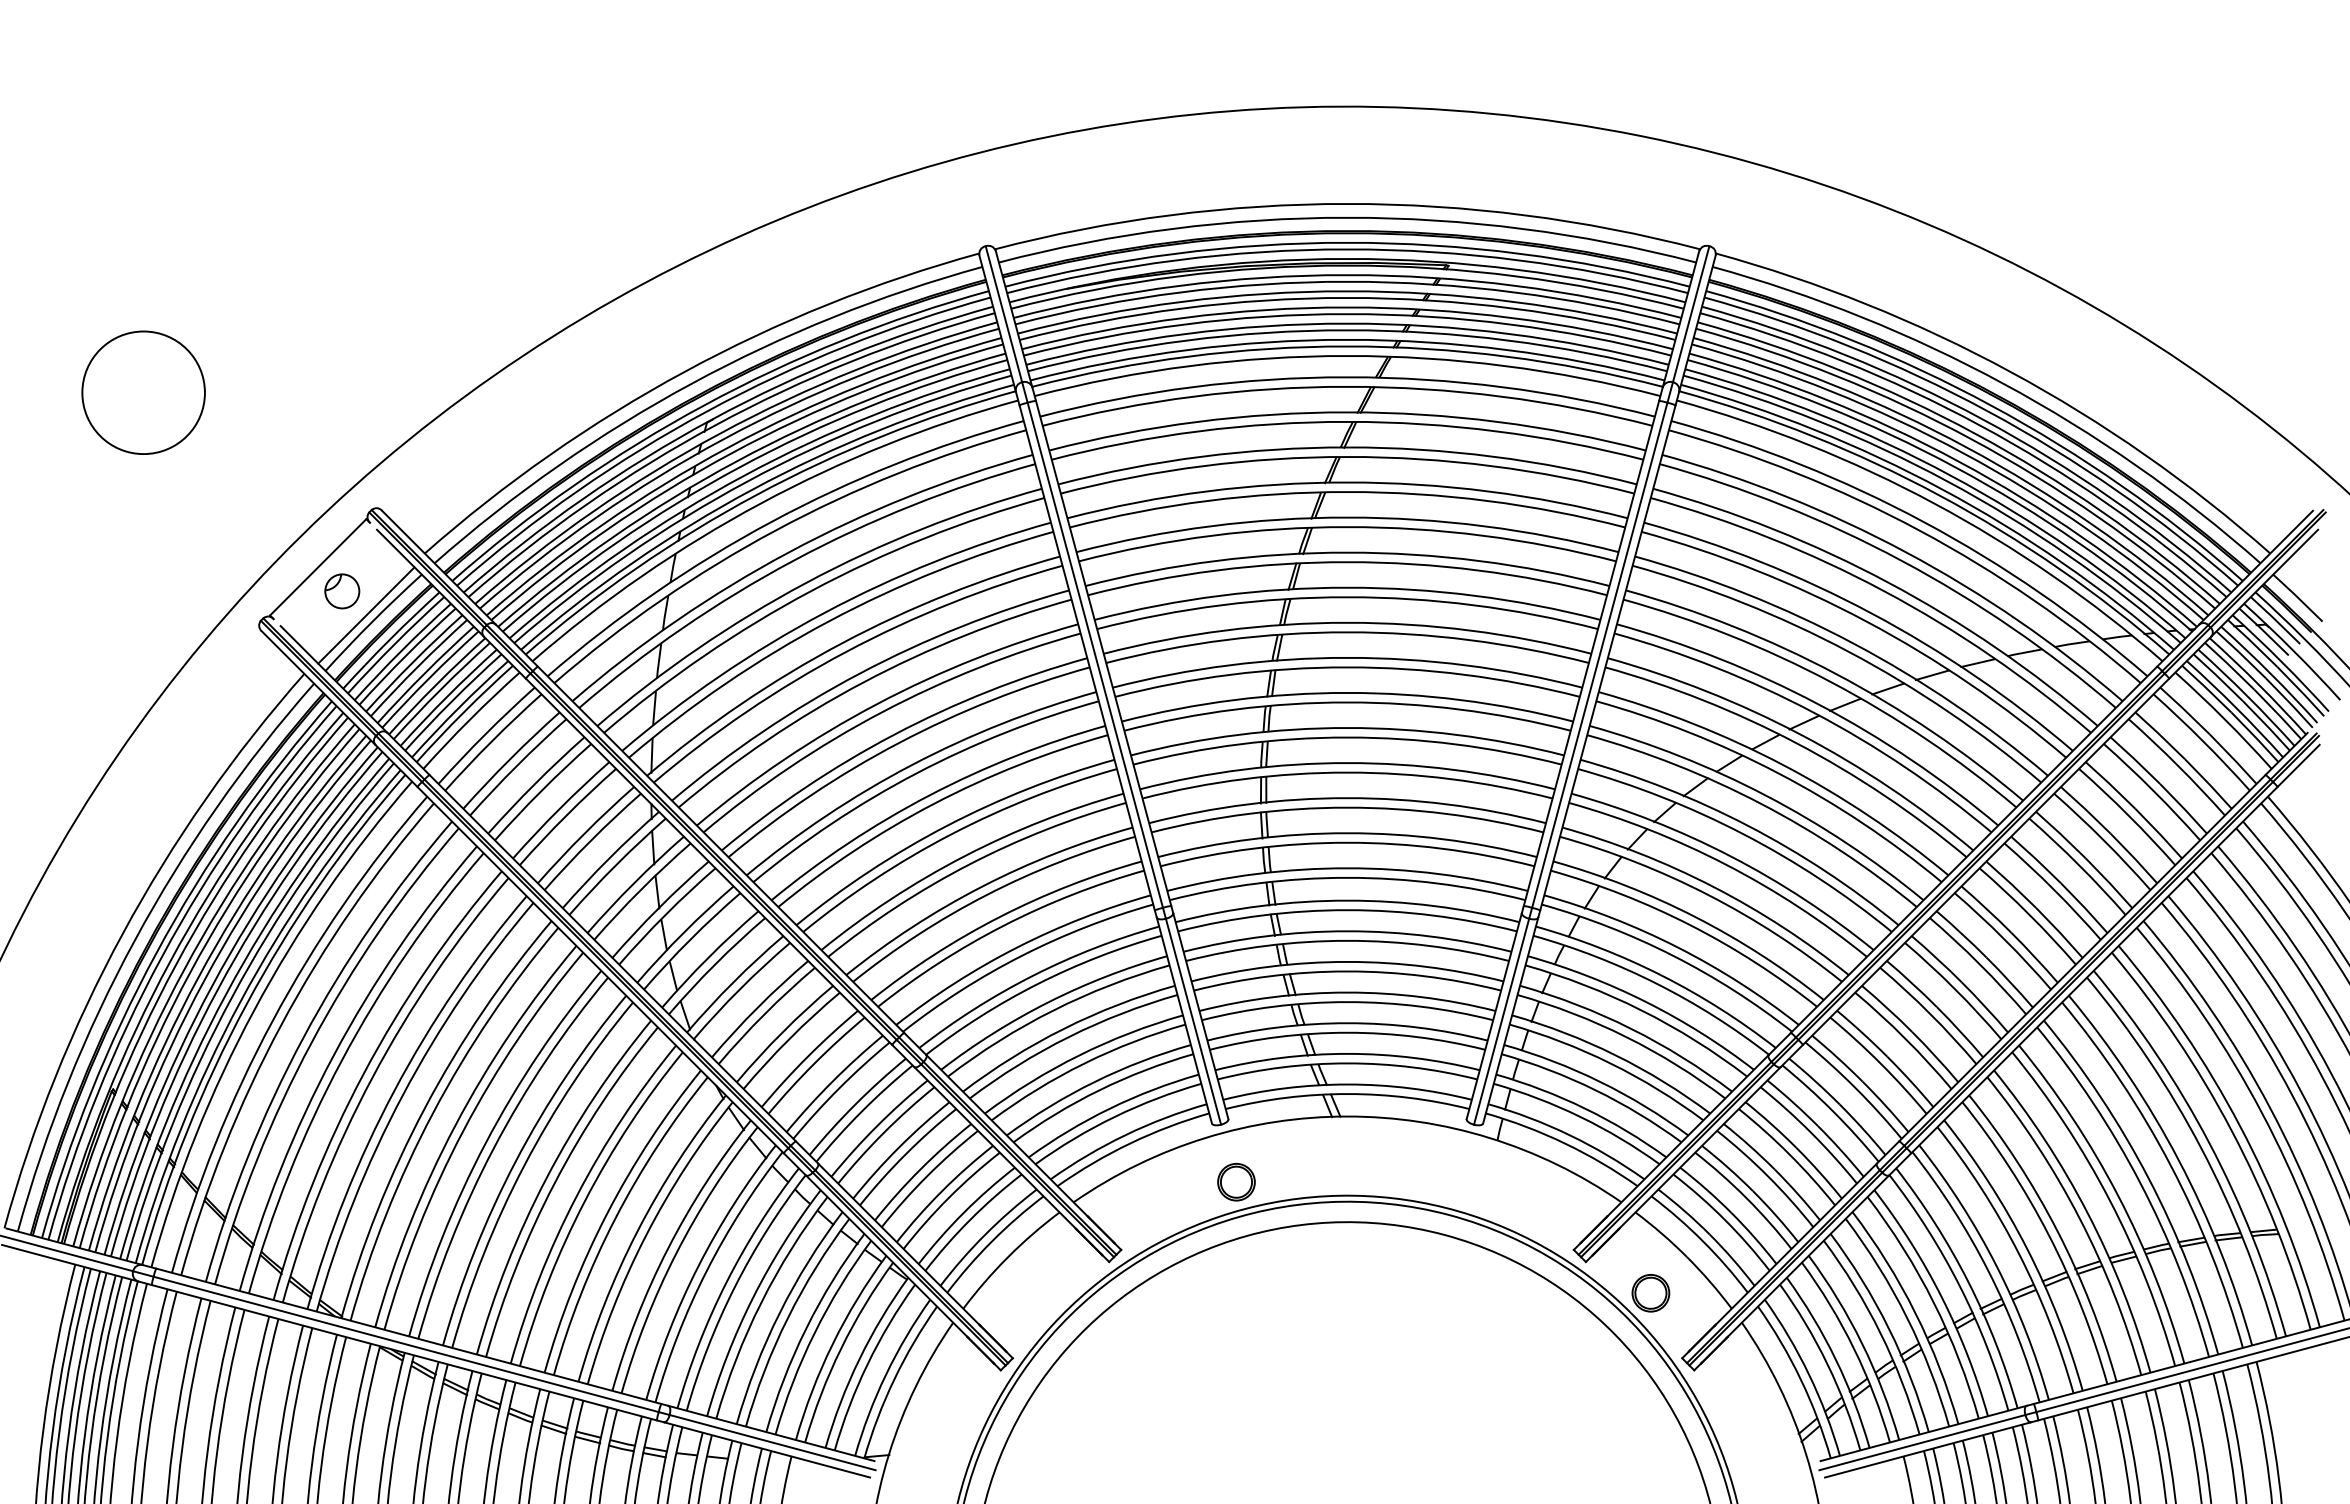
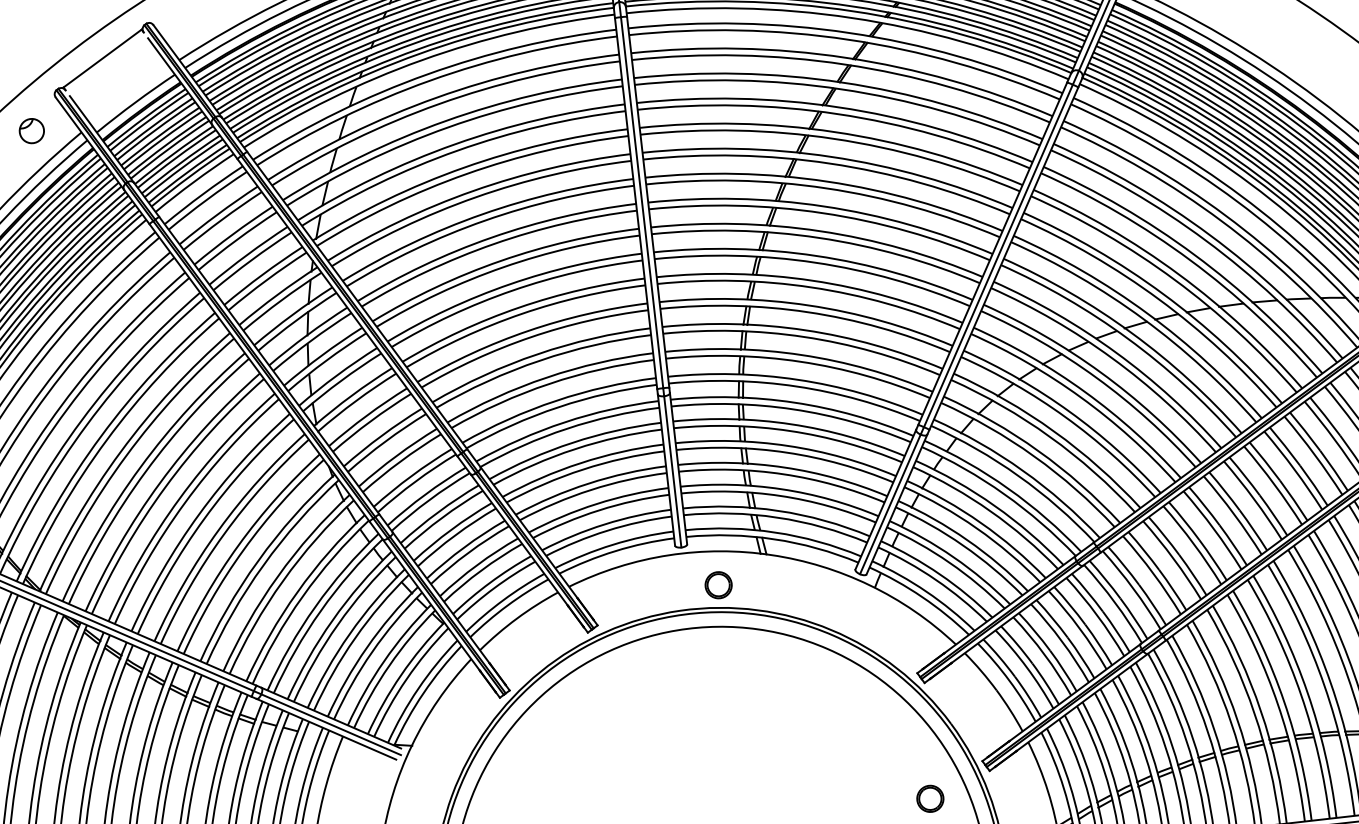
part: (342, 591) -> (32, 131), moved
line: (366, 615) -> (131, 97), removed
part: (1236, 1182) -> (718, 585), moved
part: (1650, 1293) -> (930, 798), moved

